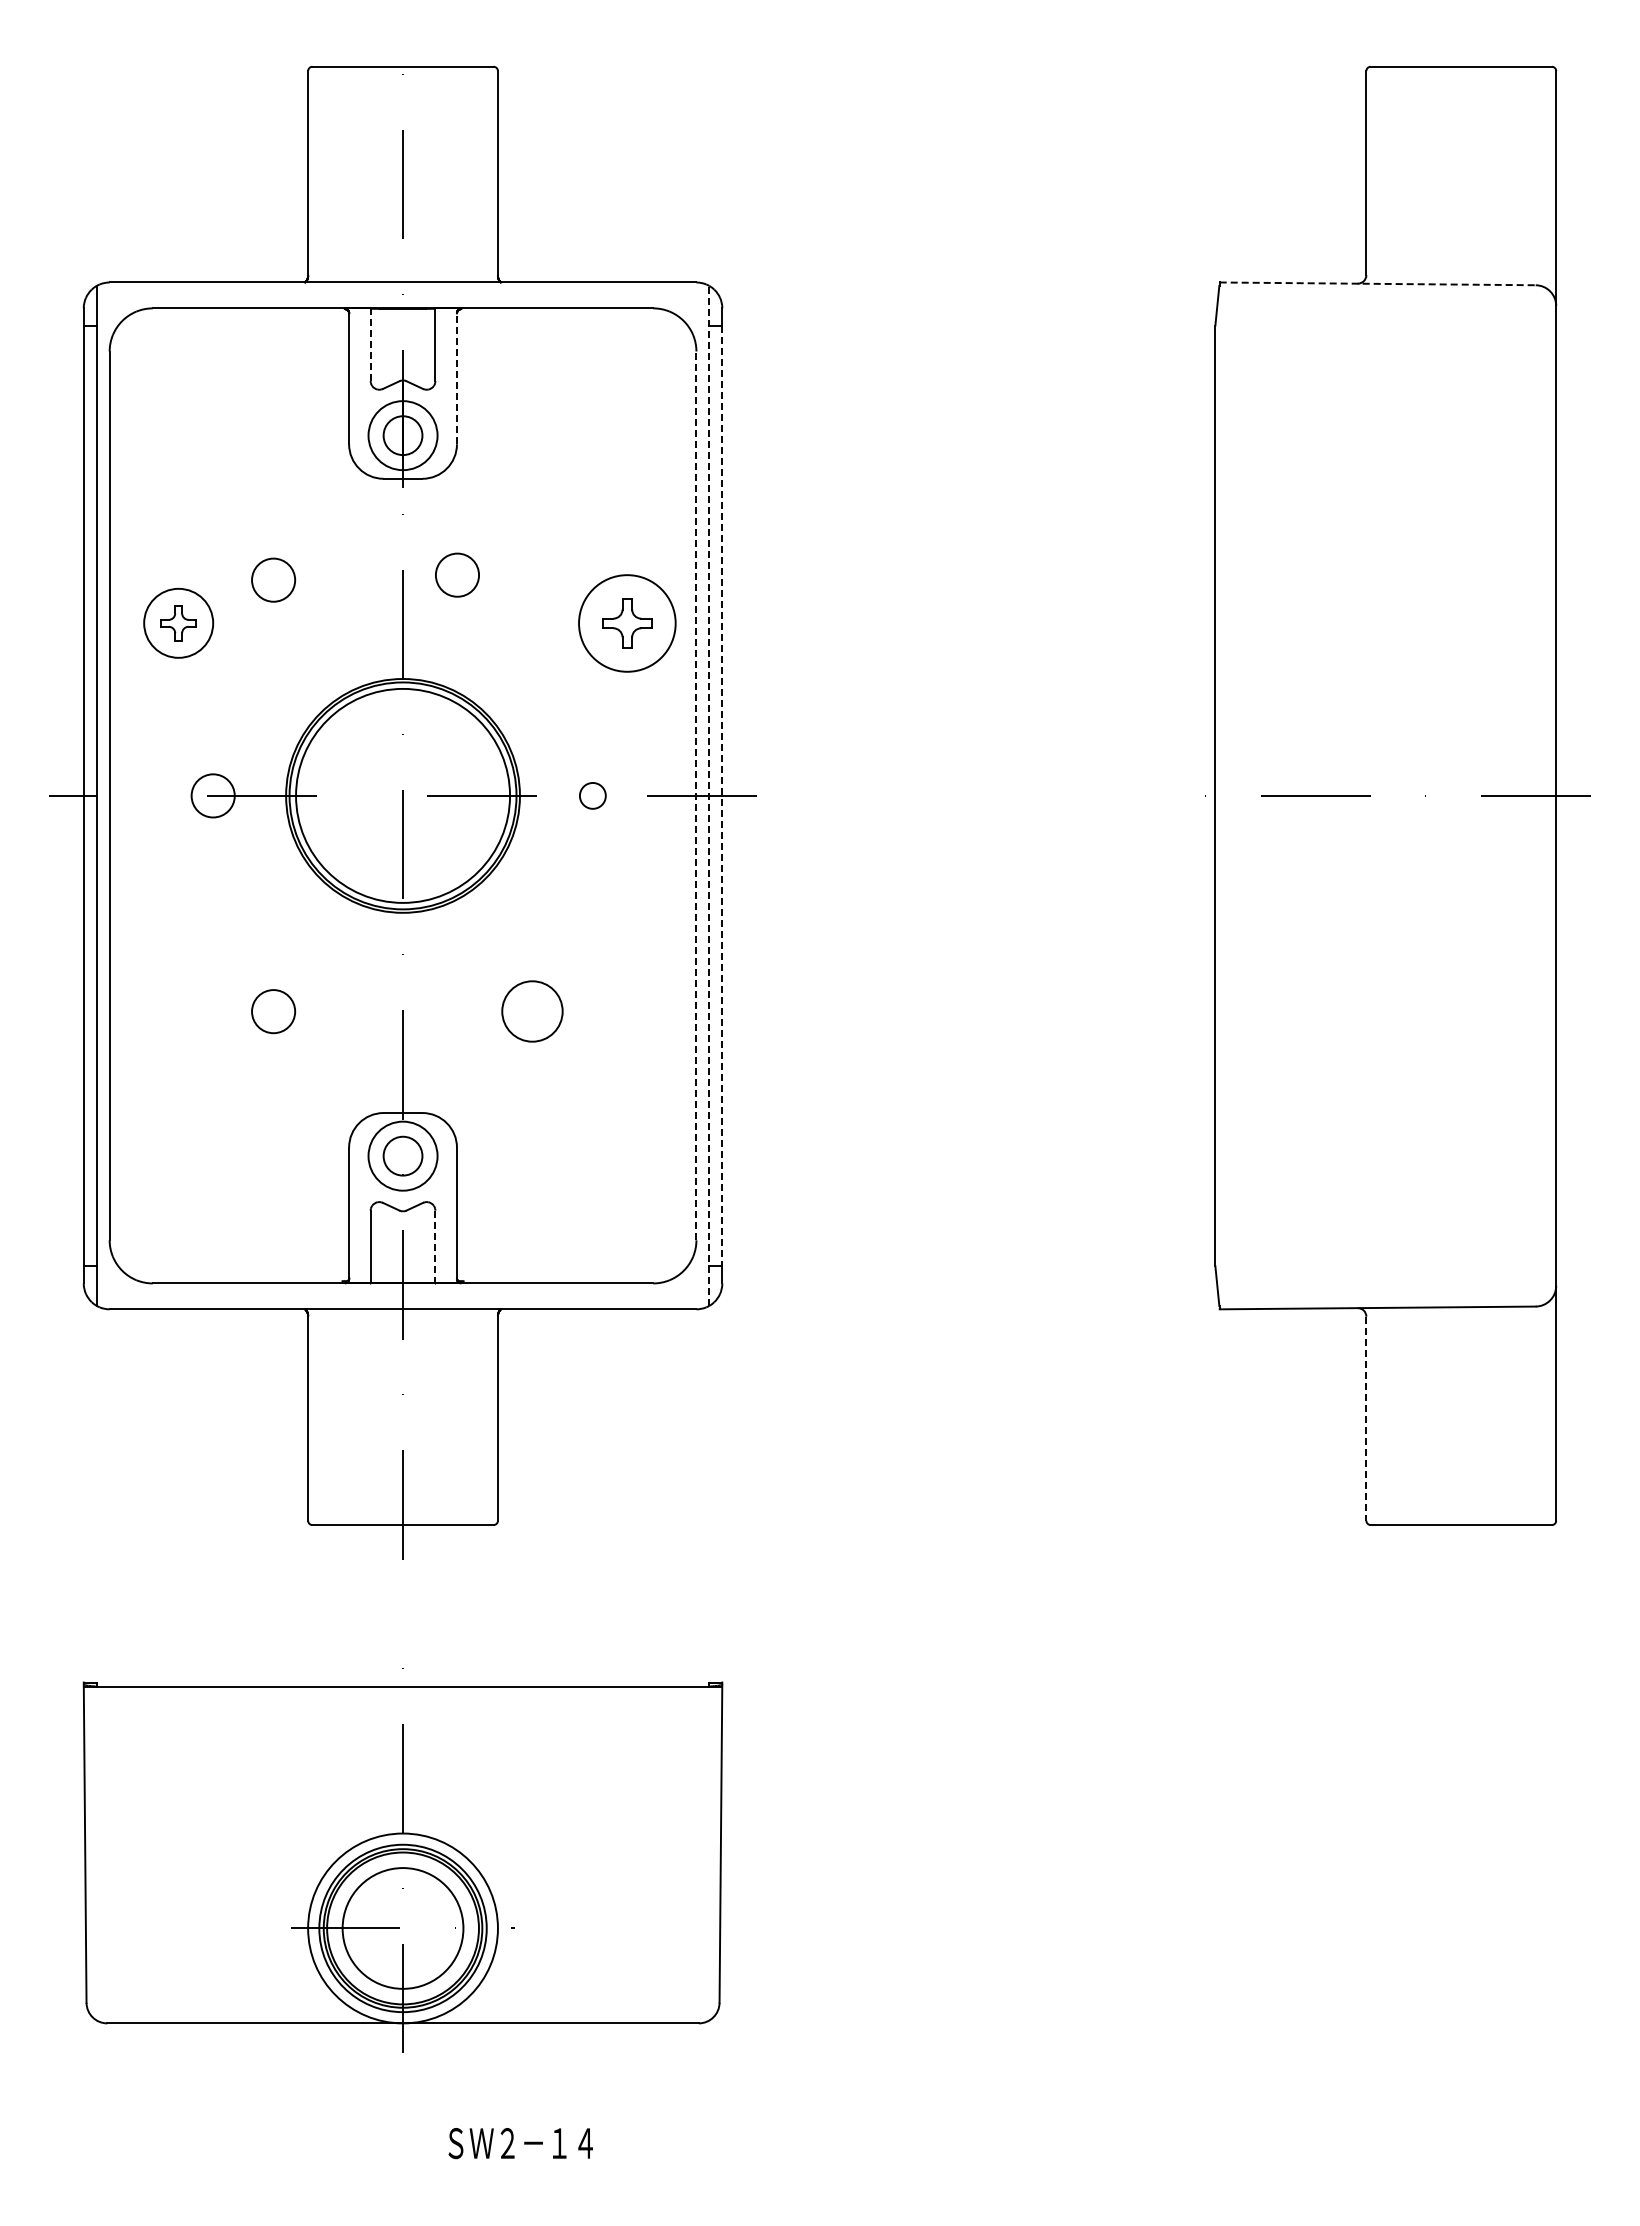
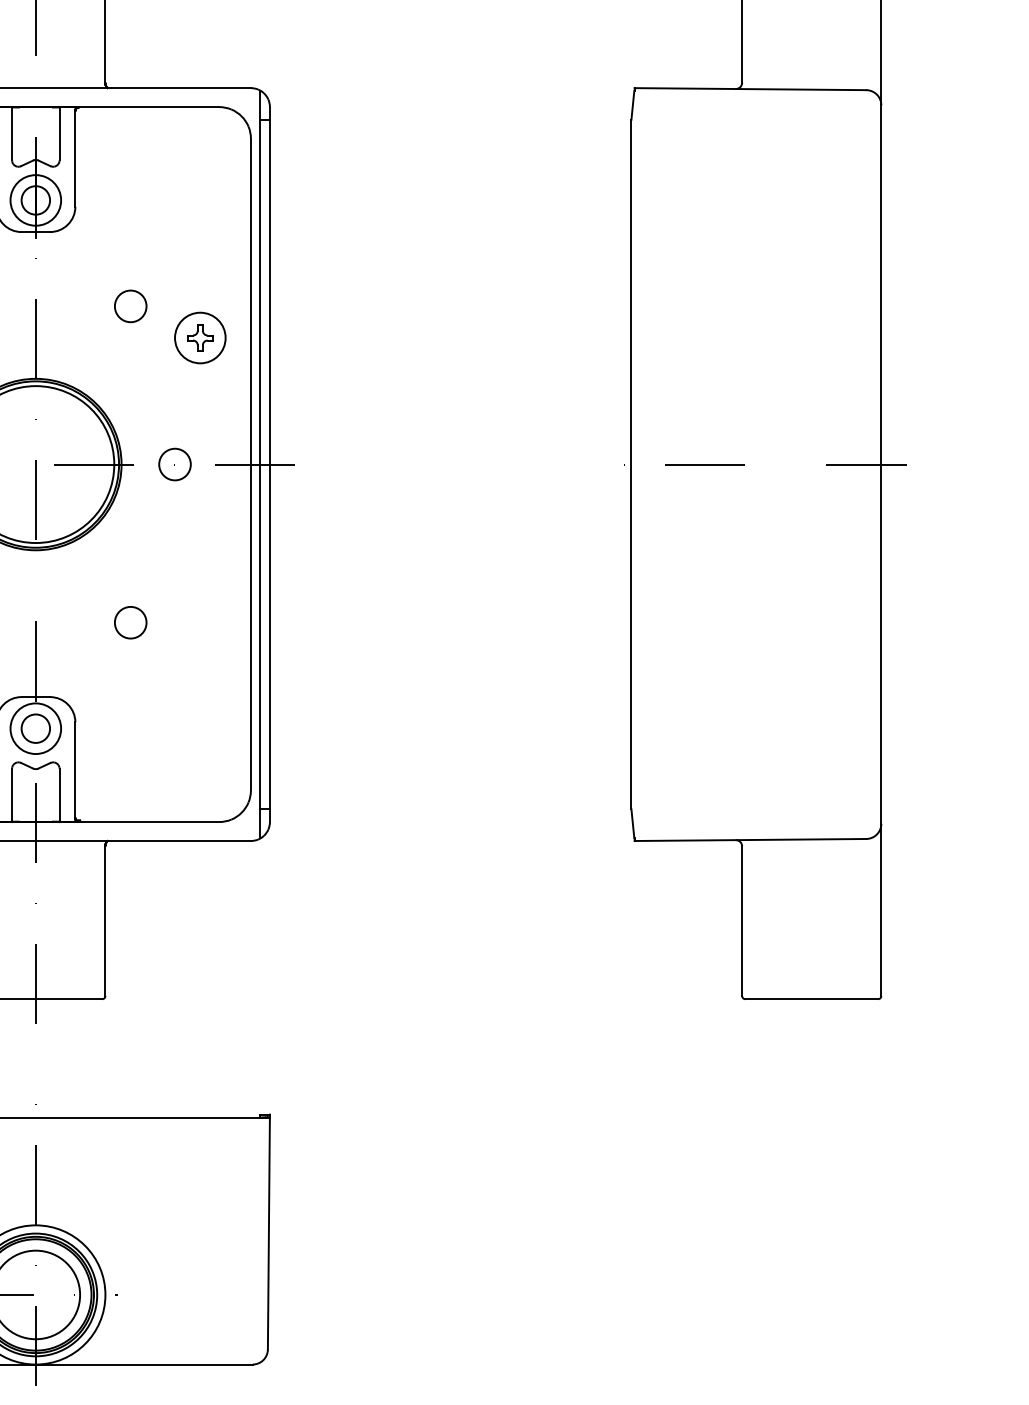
line: (1378, 283) -> (751, 88), dashed -> solid
line: (370, 344) -> (11, 133), dashed -> solid
line: (456, 378) -> (75, 158), dashed -> solid
circle: (457, 574) -> (130, 305), moved
part: (627, 622) -> (200, 337), size x0.71
circle: (592, 795) -> (174, 464), size x1.67
line: (696, 795) -> (251, 464), dashed -> solid
line: (709, 795) -> (260, 464), dashed -> solid
line: (722, 796) -> (270, 465), dashed -> solid
circle: (532, 1011) -> (130, 622), size x0.71
line: (435, 1247) -> (59, 795), dashed -> solid
line: (1366, 1418) -> (742, 921), dashed -> solid

